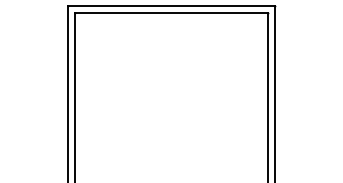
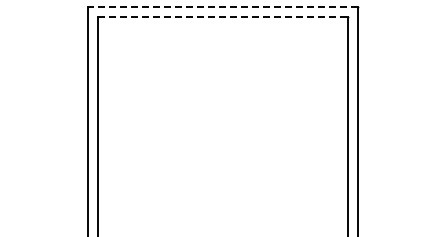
line: (171, 5) -> (222, 6), solid -> dashed
line: (171, 13) -> (223, 17), solid -> dashed

